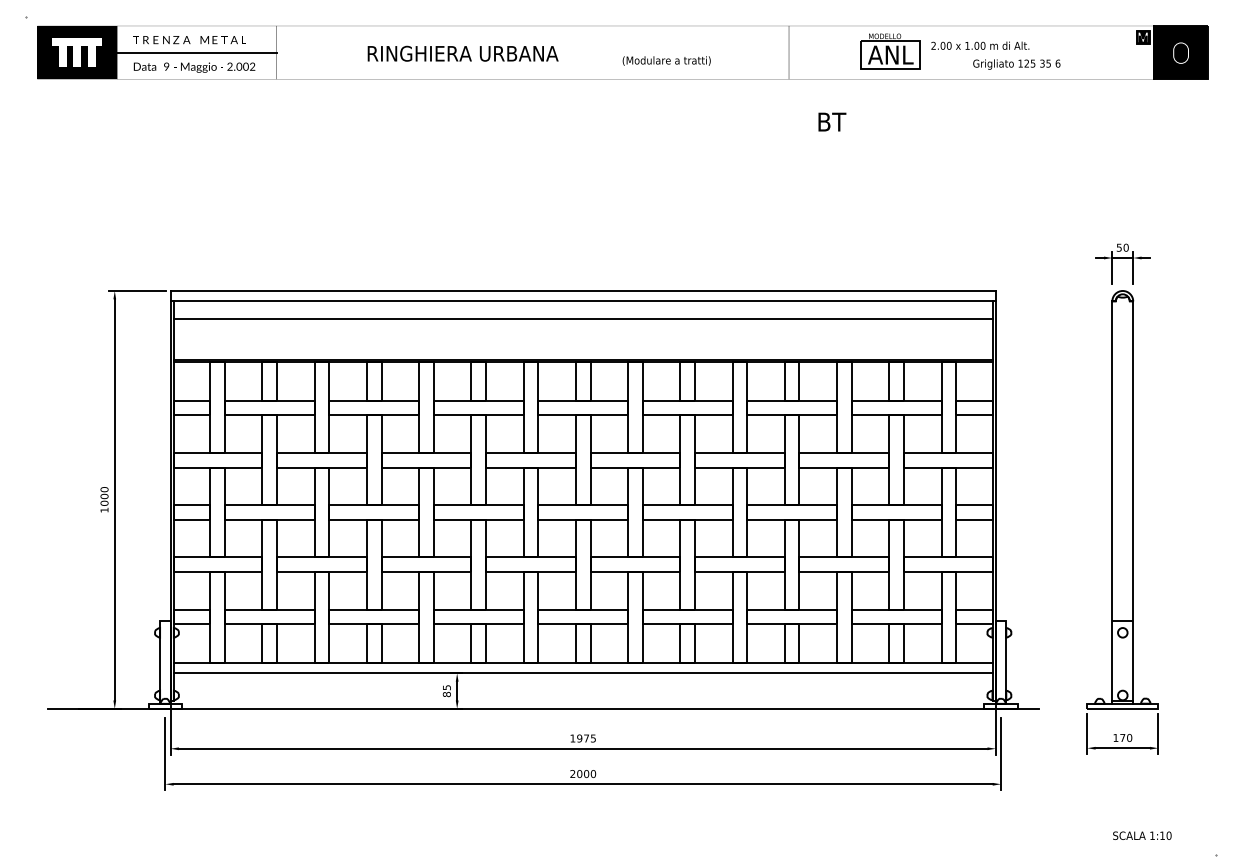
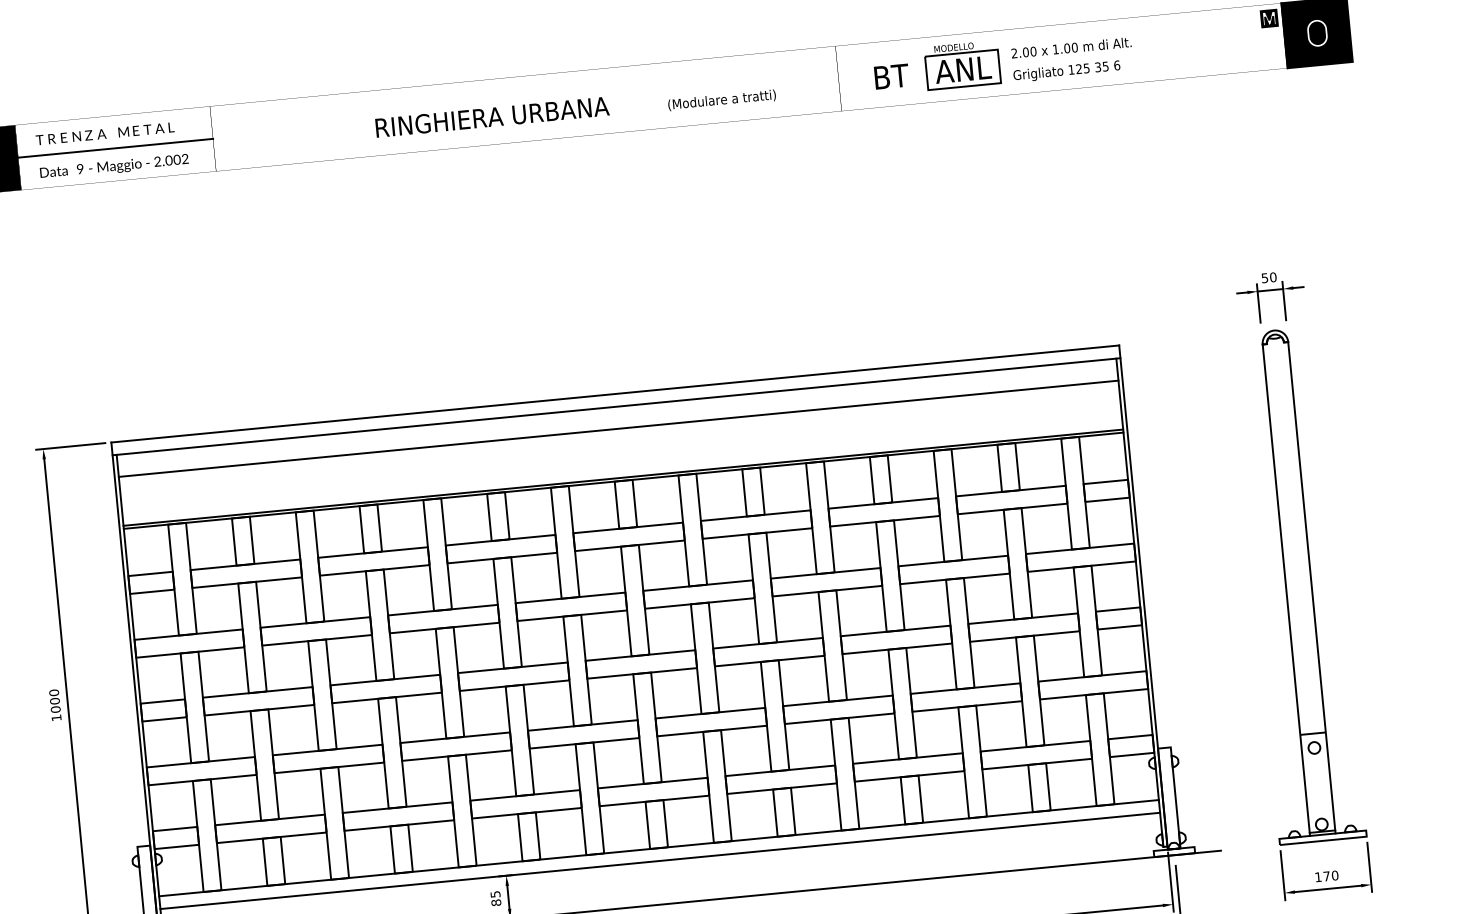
text: (462, 53) -> (491, 116), moved
text: (666, 60) -> (721, 99), moved
text: (1016, 64) -> (1066, 71), moved
text: (832, 121) -> (891, 75), moved

